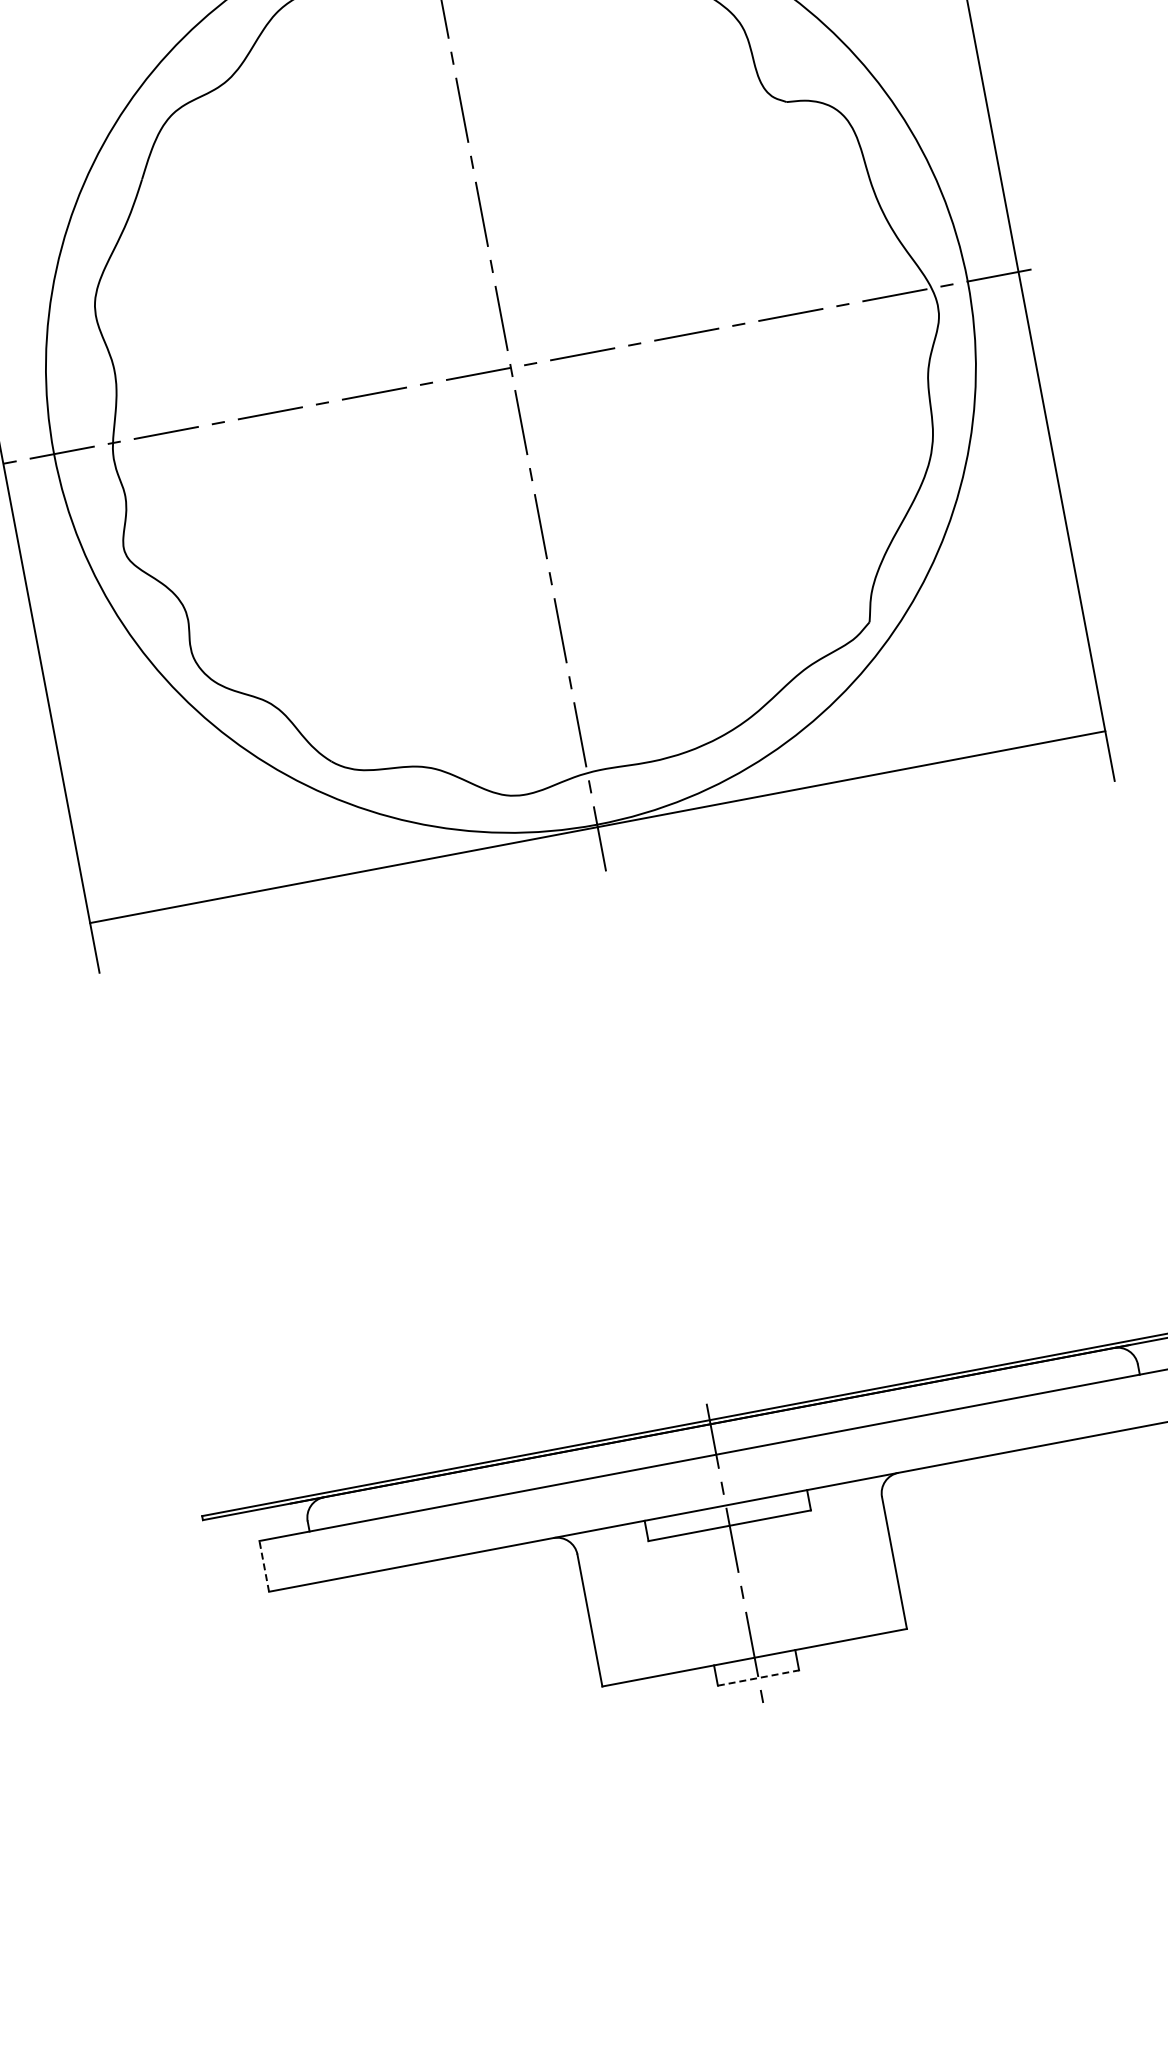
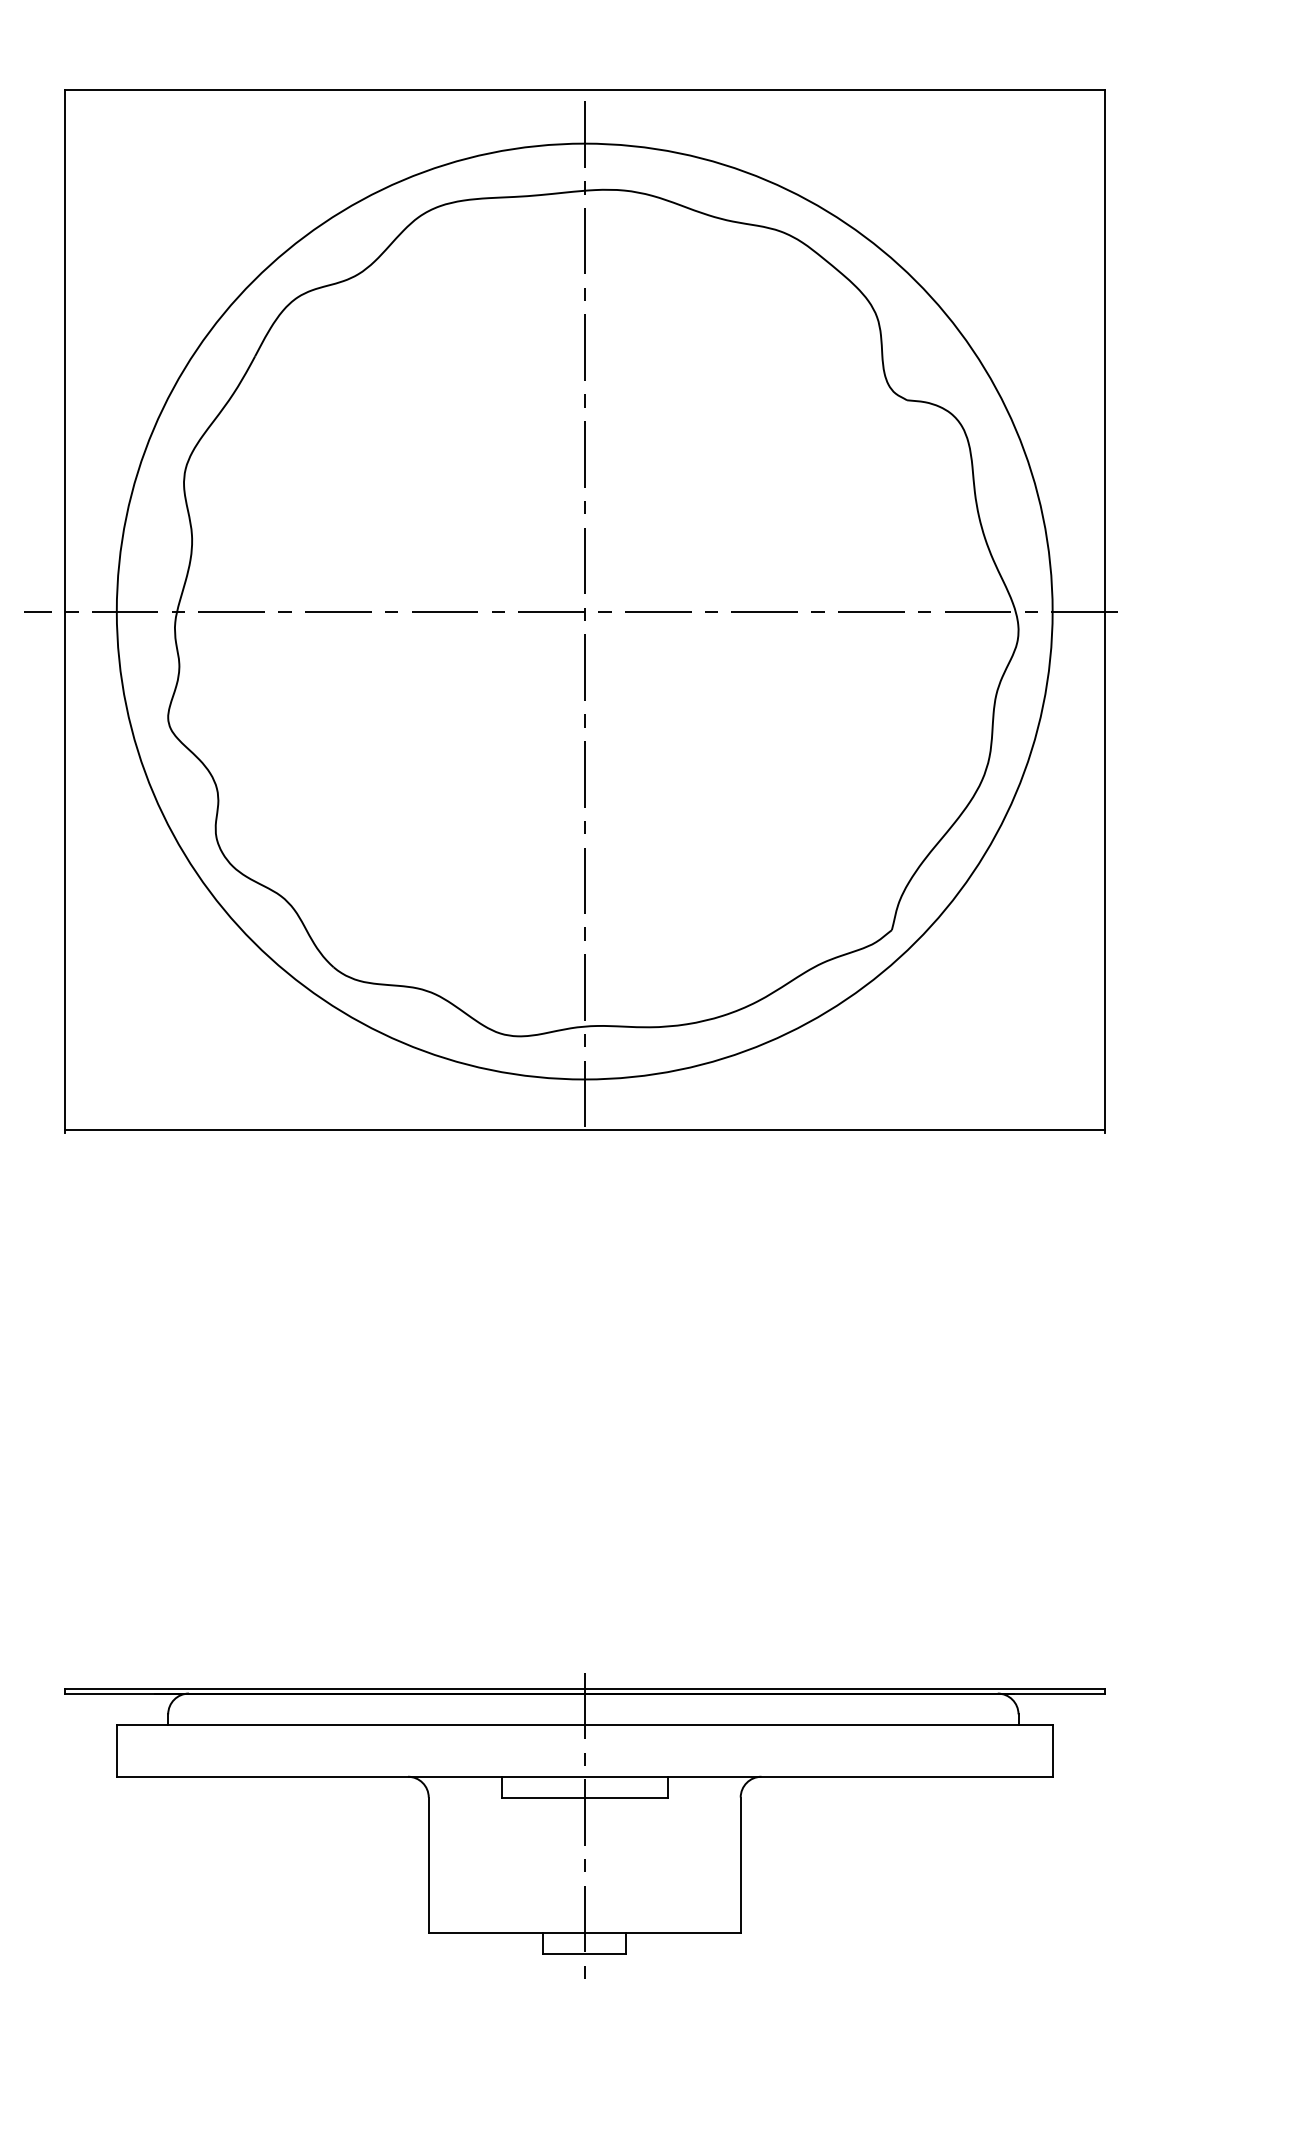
line: (597, 827) -> (584, 1130), moved
line: (263, 1566) -> (116, 1750), dashed -> solid
line: (758, 1678) -> (584, 1953), dashed -> solid

